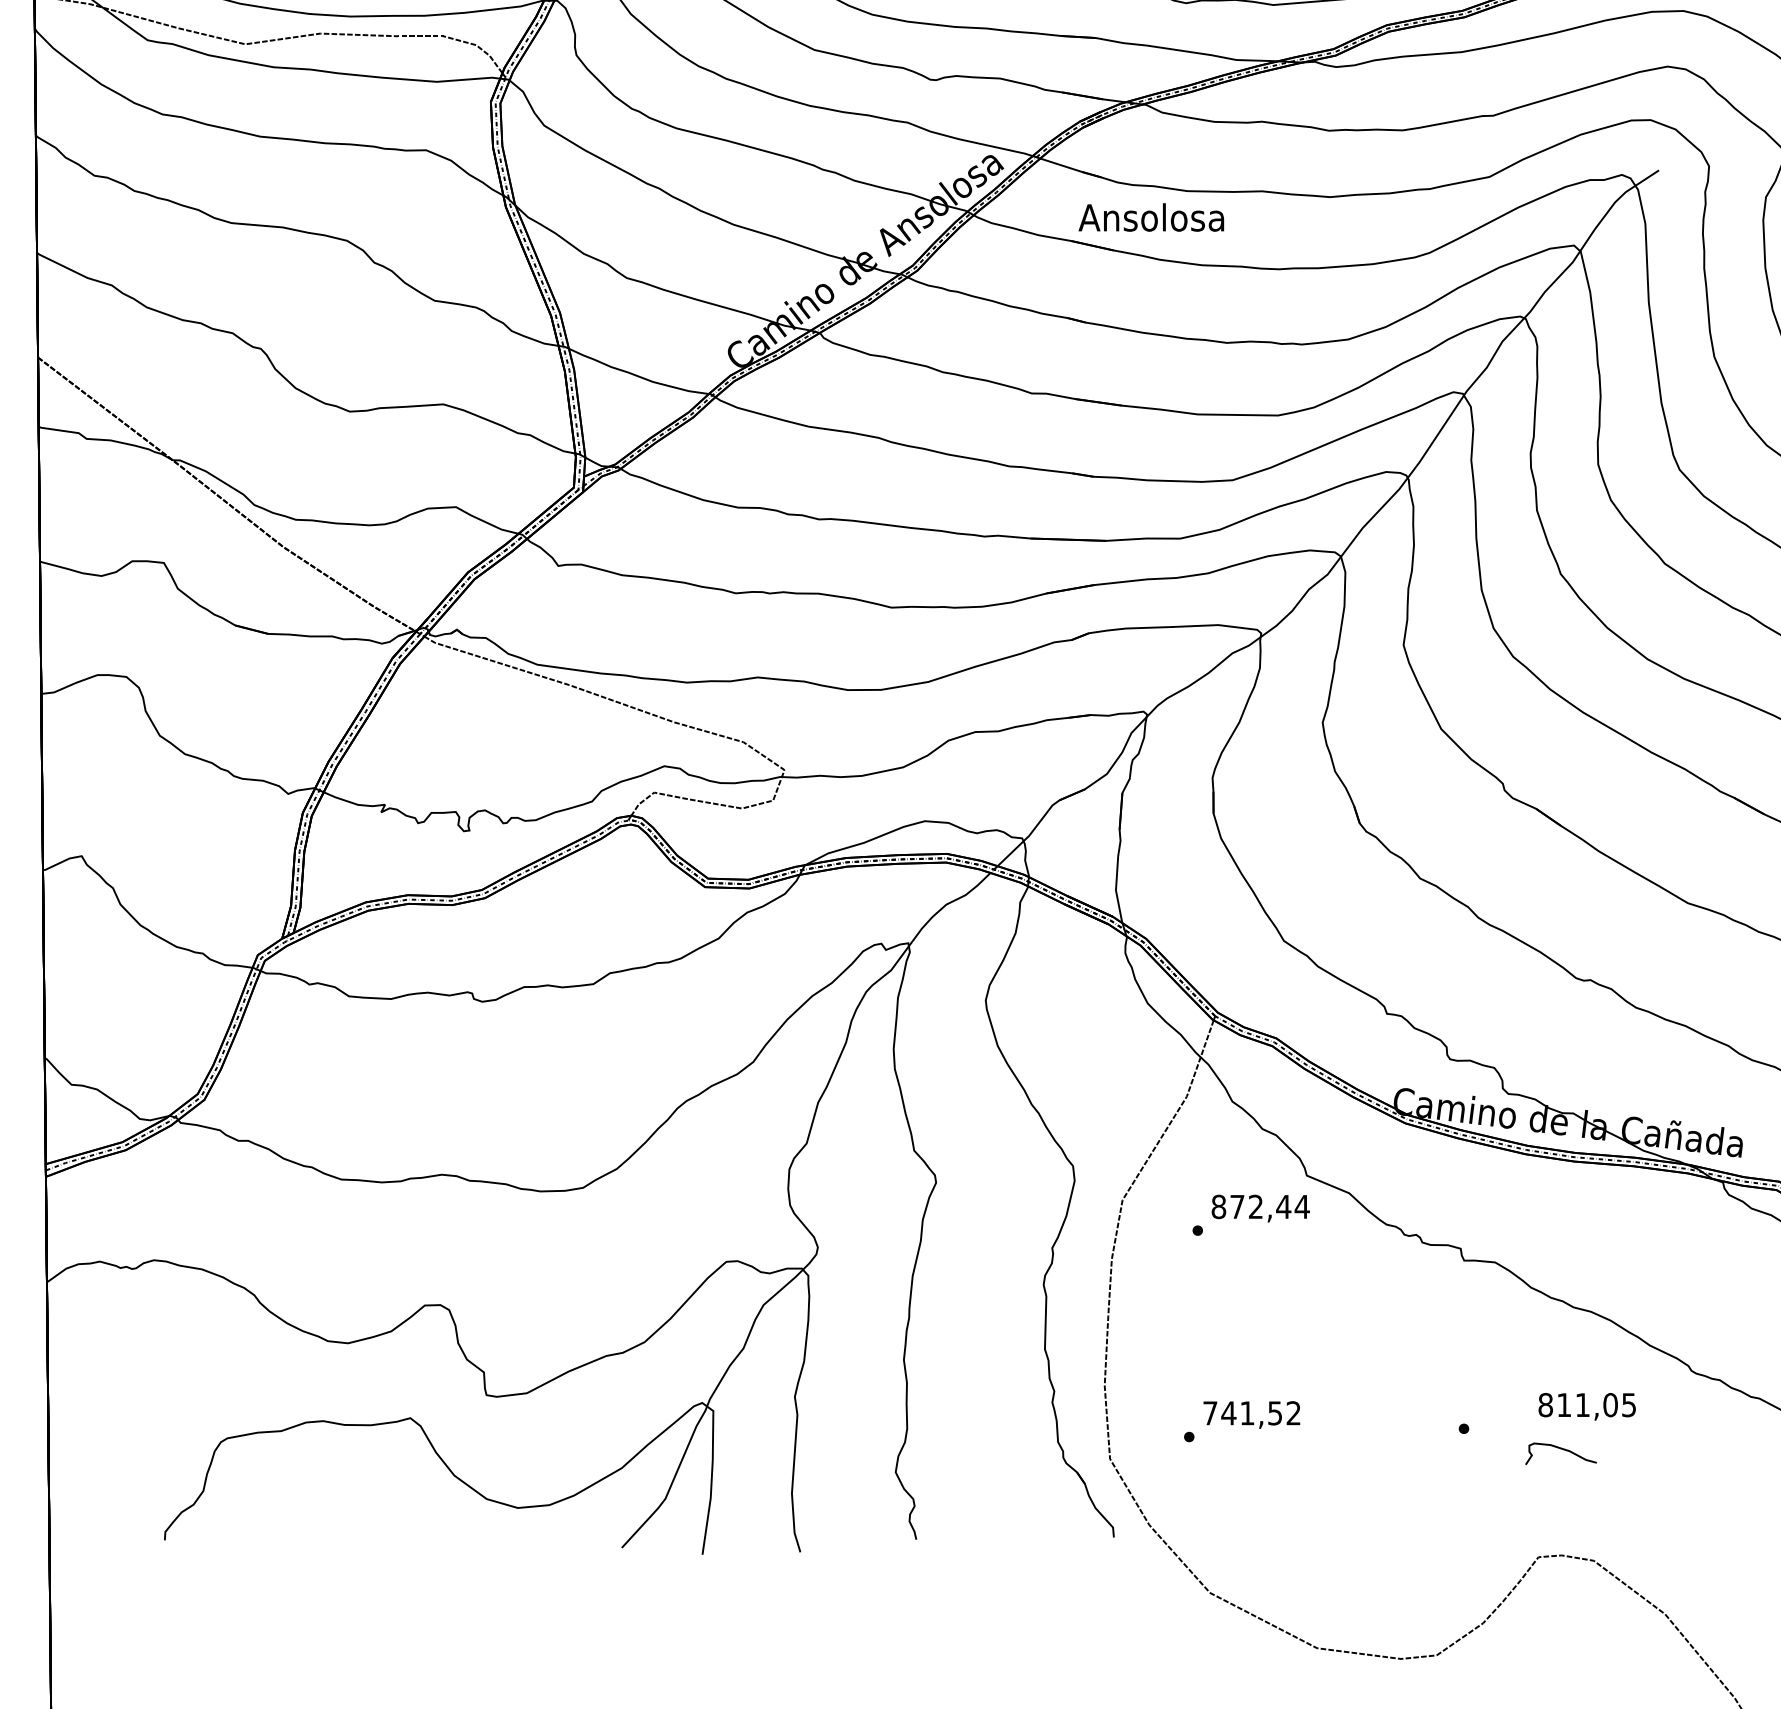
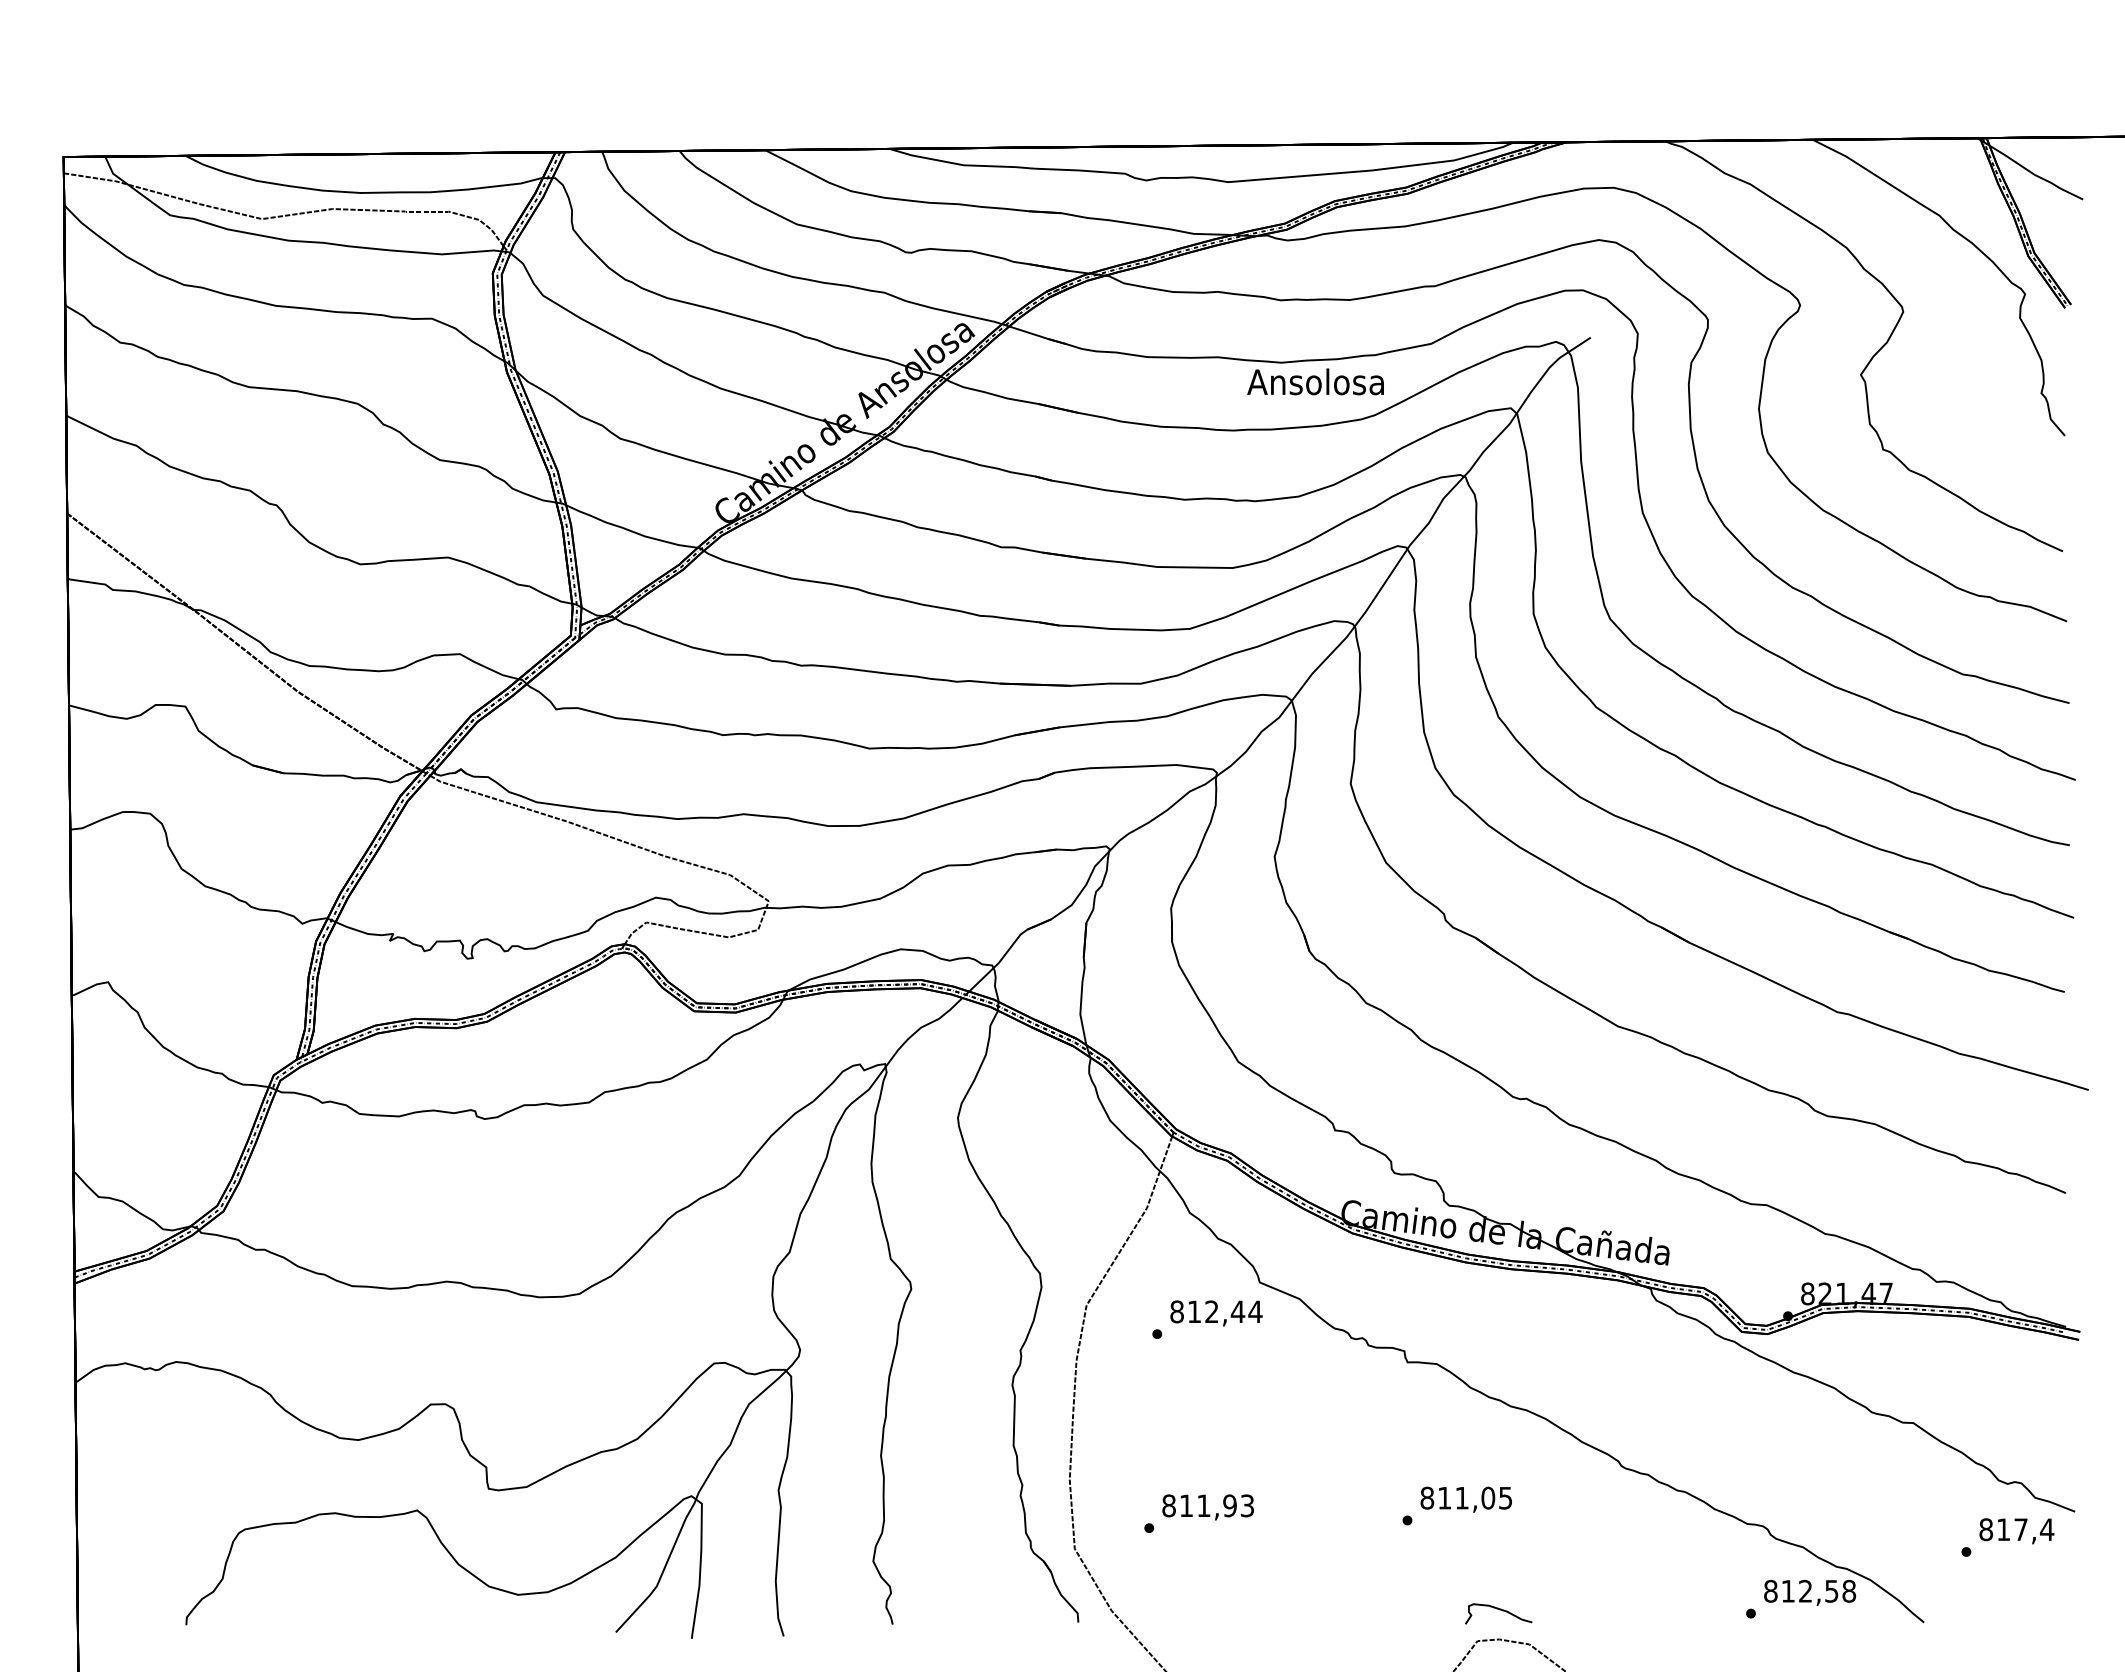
text: (1151, 217) -> (1315, 381), moved
text: (1237, 1206) -> (1194, 1311), 872,44 -> 812,44
text: (1586, 1406) -> (1465, 1499), moved
text: (1251, 1412) -> (1207, 1505), 741,52 -> 811,93
curve: (1561, 1450) -> (1499, 1610), moved

